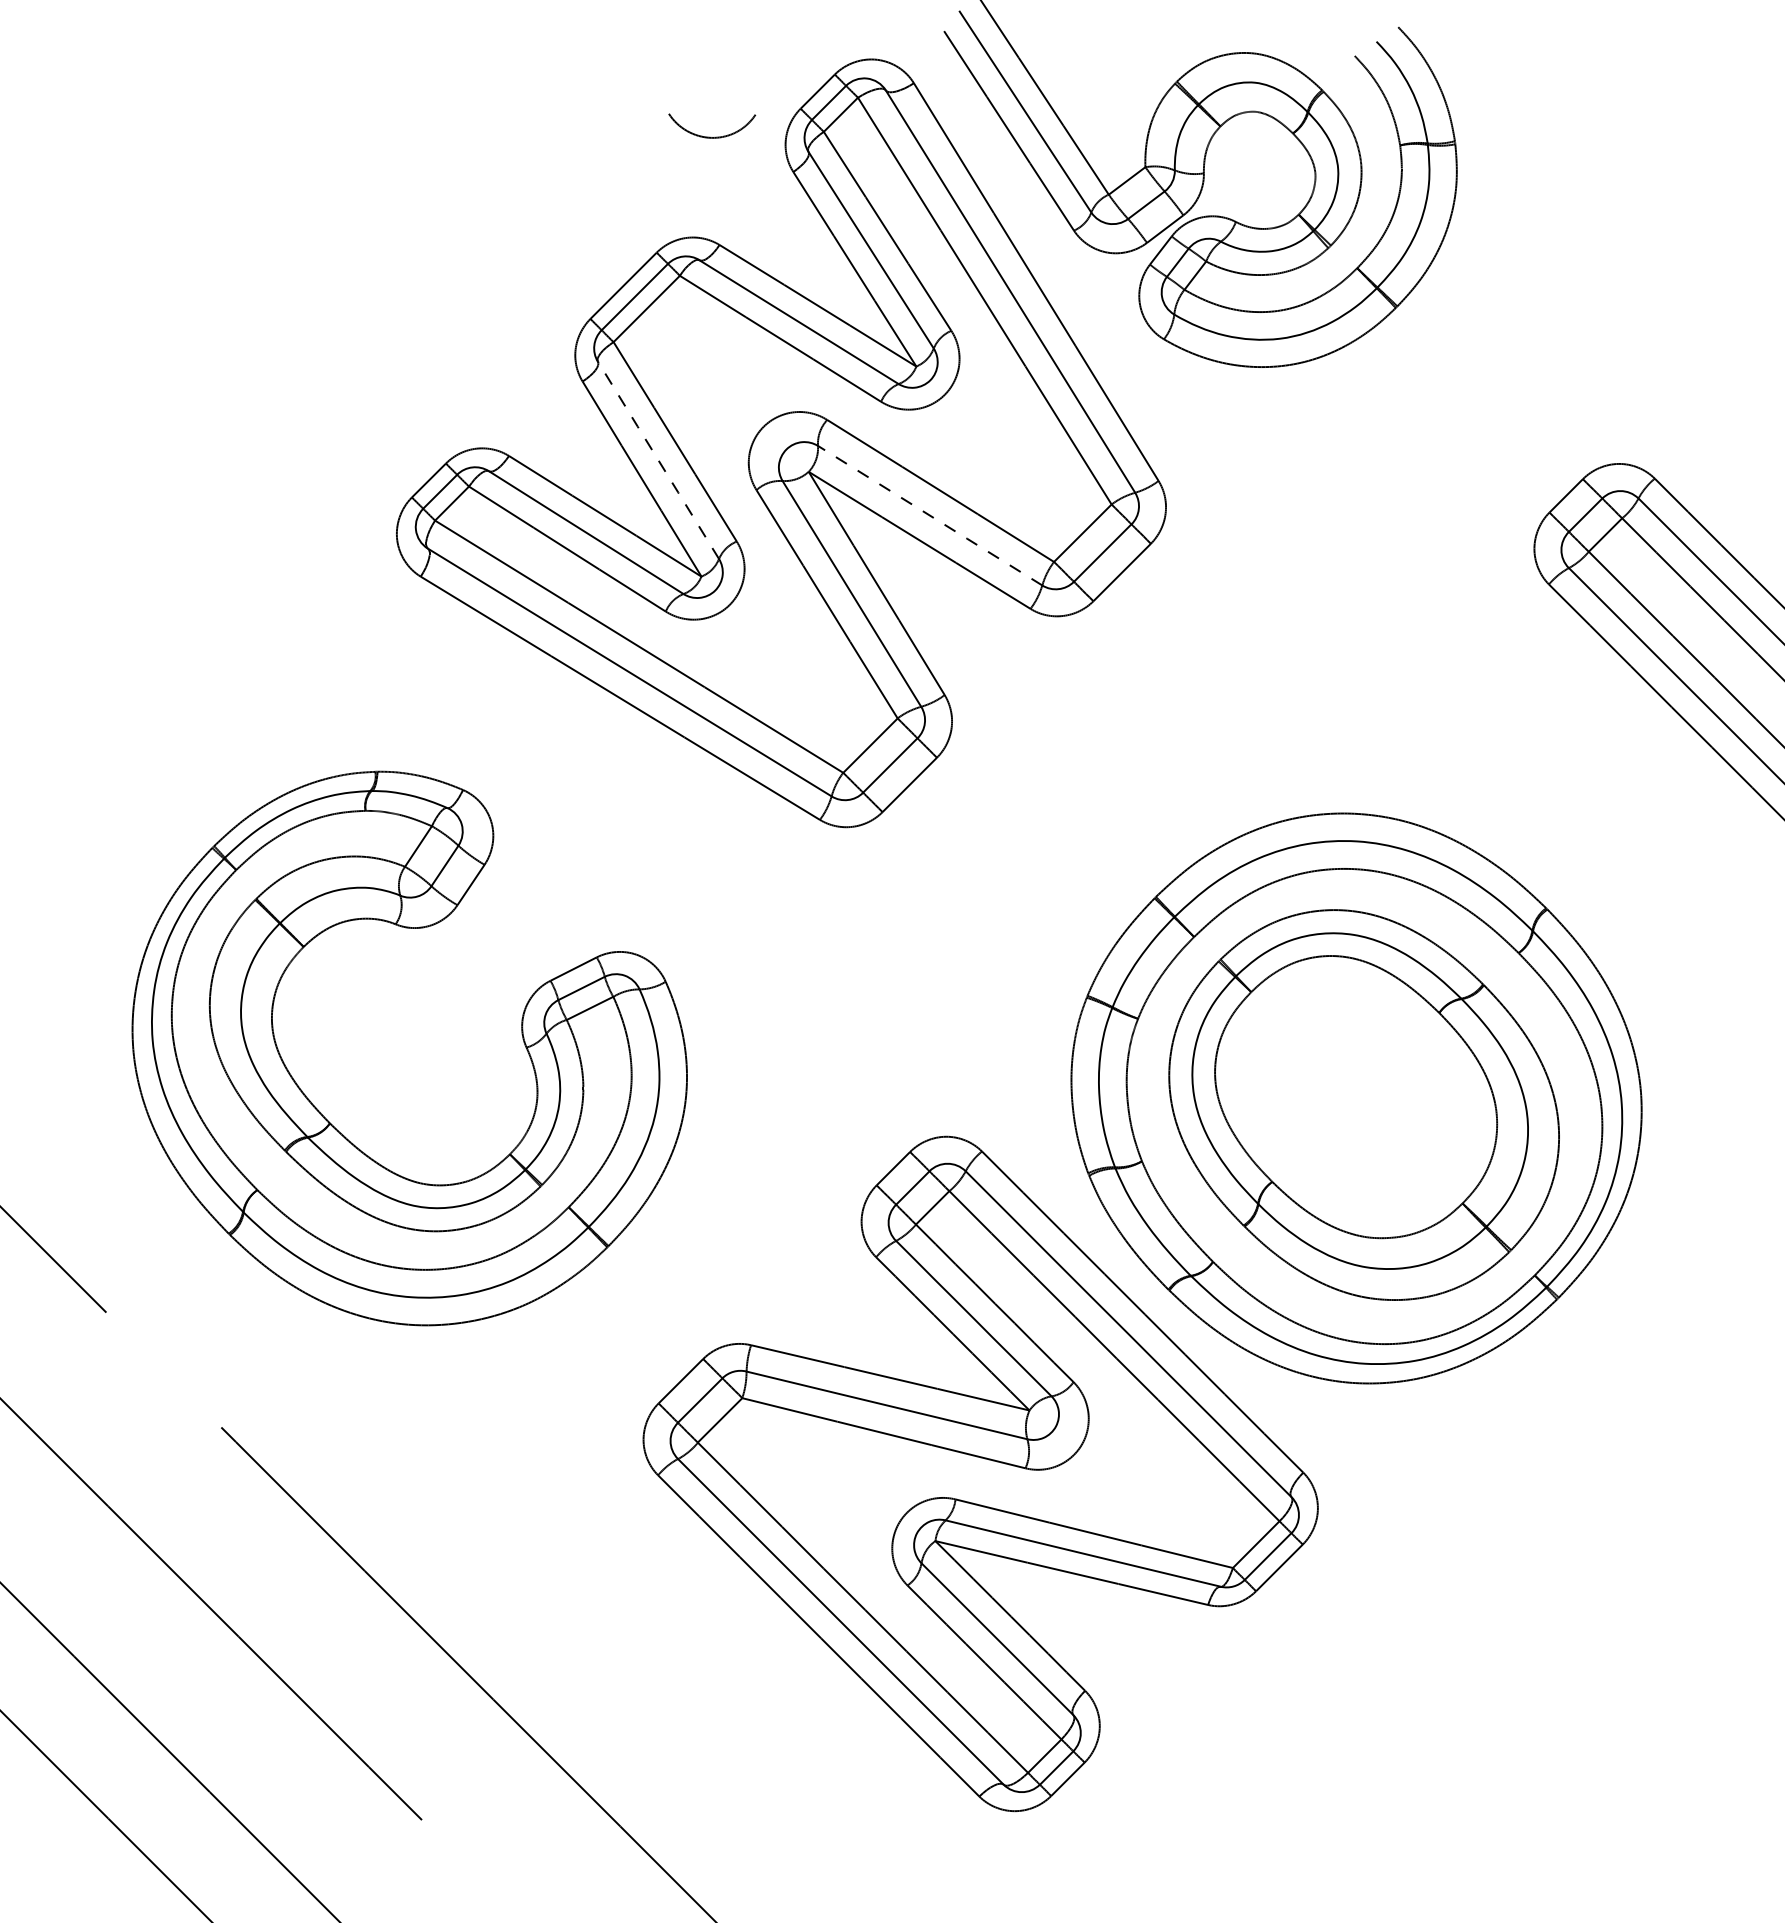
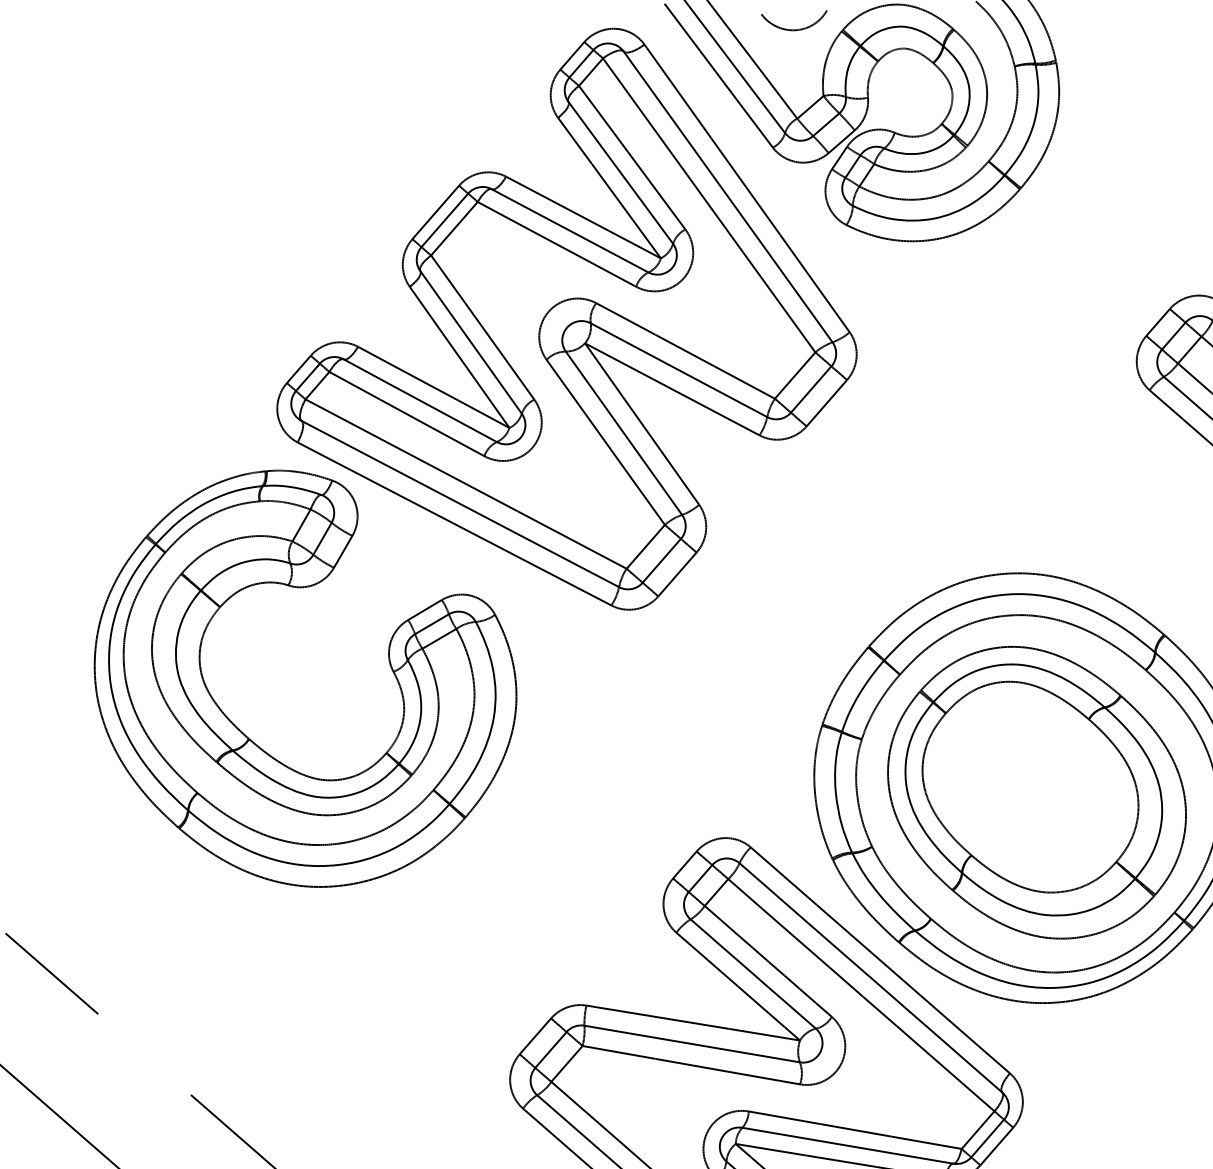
curve: (710, 136) -> (794, 29), moved
line: (658, 460) -> (471, 342), dashed -> solid
line: (930, 515) -> (679, 370), dashed -> solid
part: (332, 1124) -> (250, 739), moved

